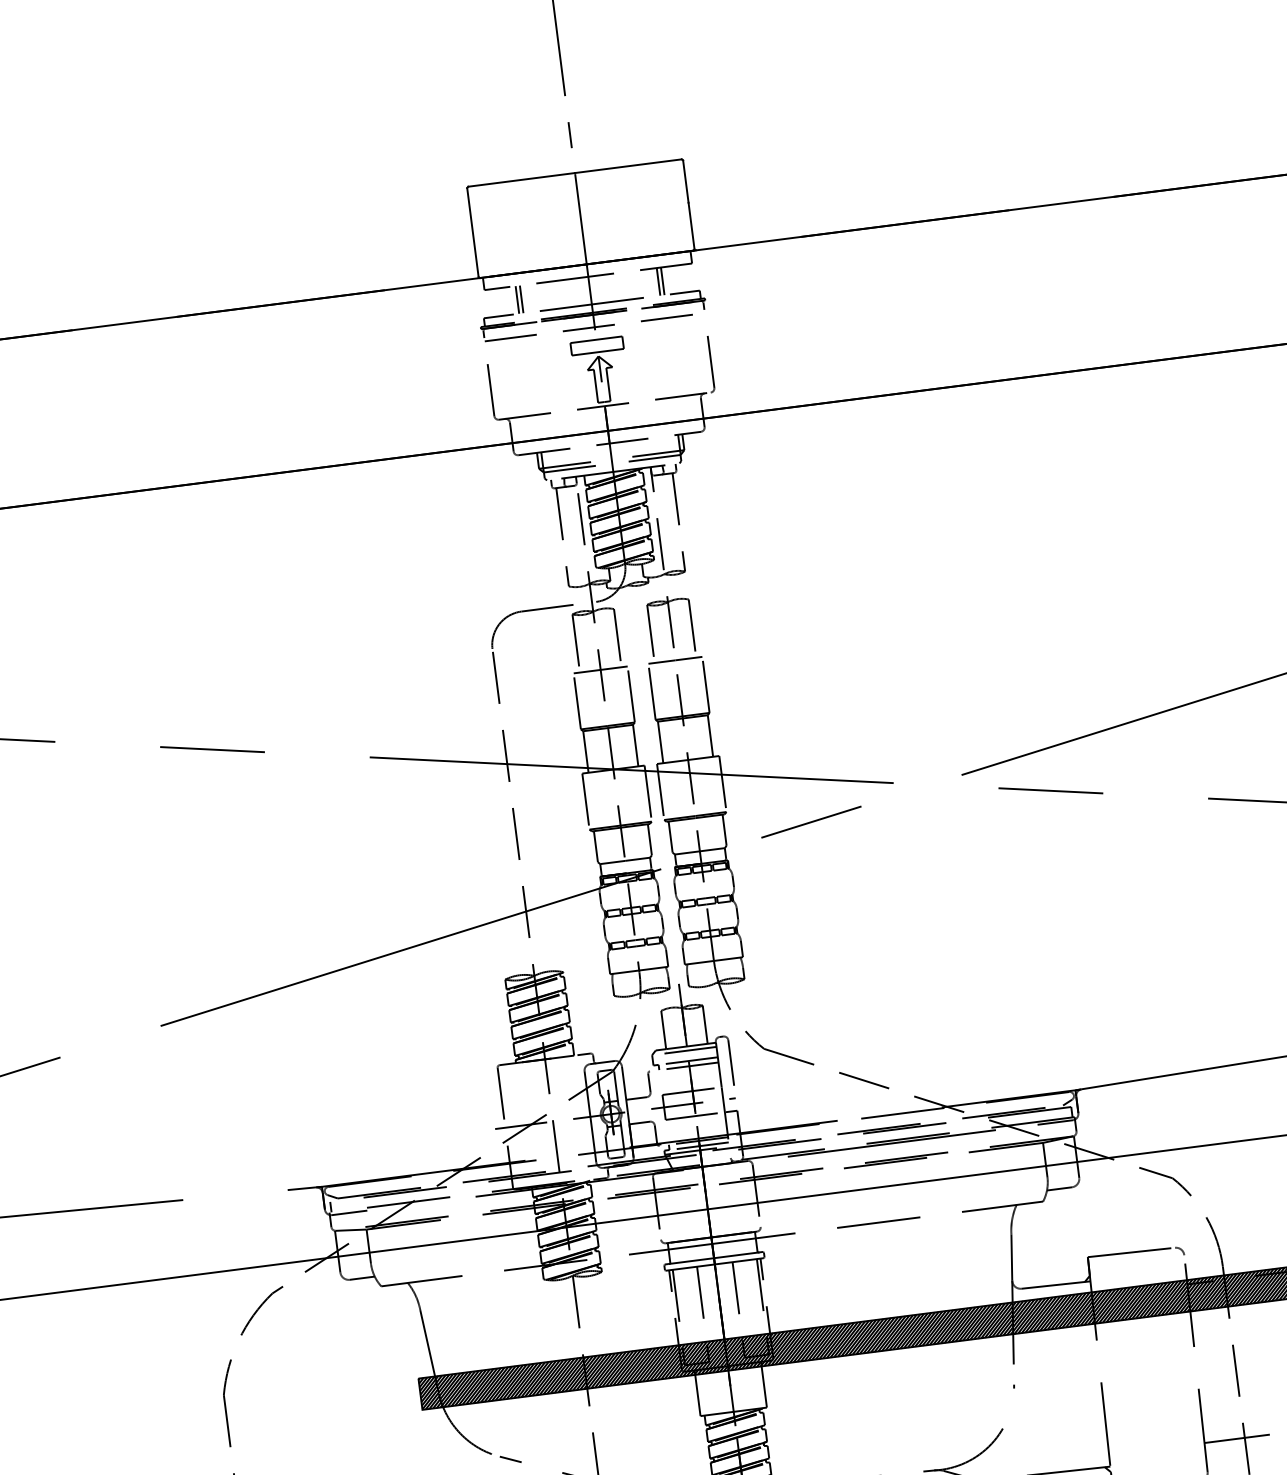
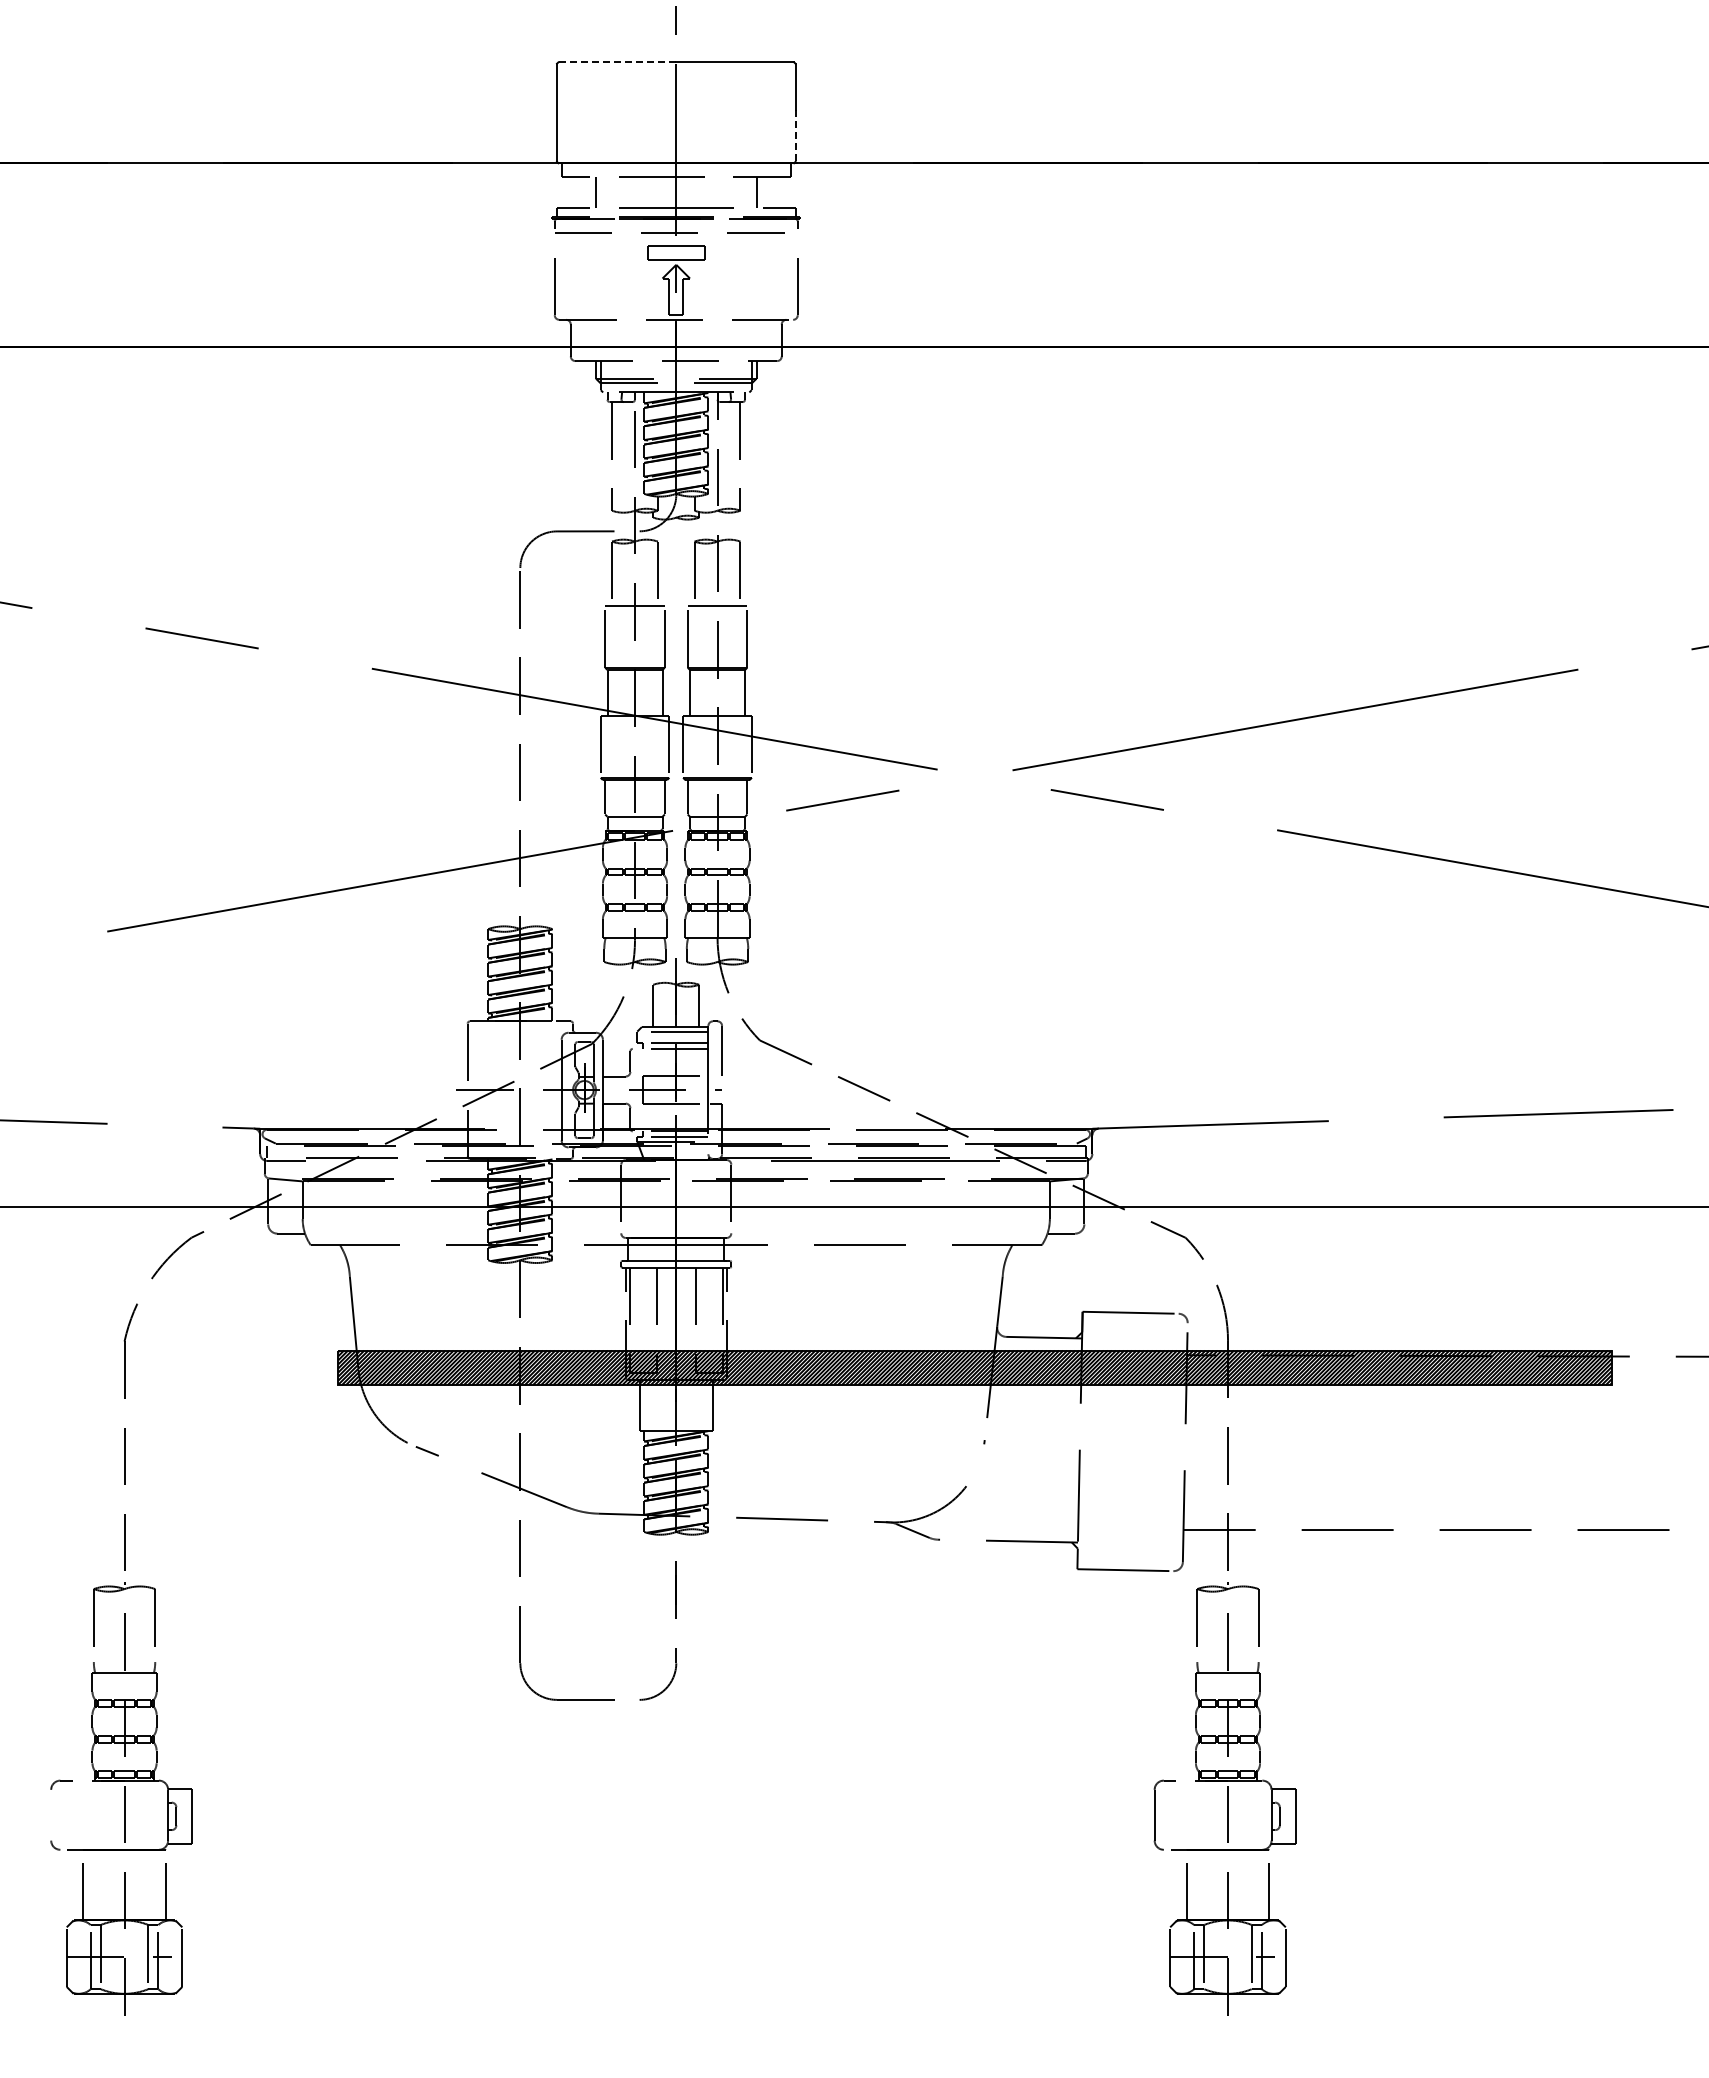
line: (521, 179) -> (617, 62), solid -> dashed
line: (691, 226) -> (795, 136), solid -> dashed
line: (658, 281) -> (751, 191), removed
line: (521, 298) -> (600, 191), removed

